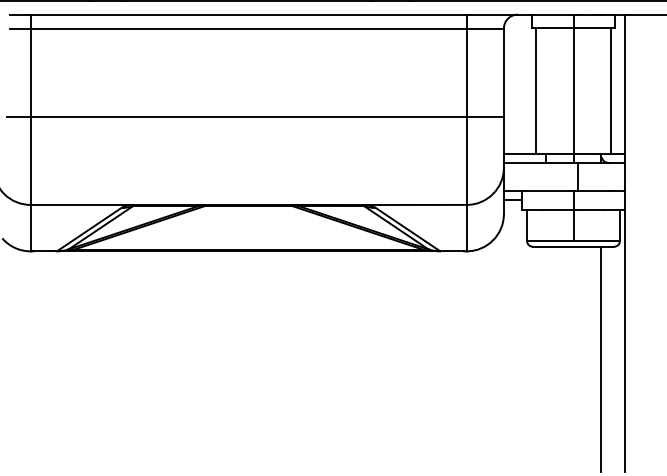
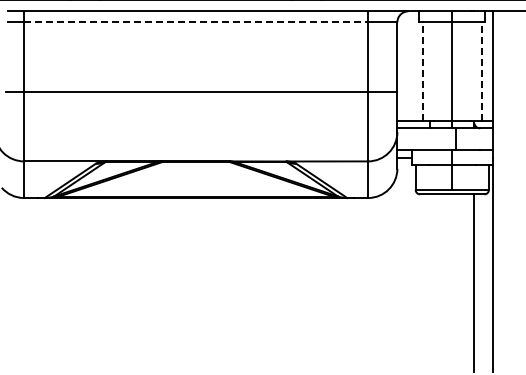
line: (249, 28) -> (196, 22), solid -> dashed
line: (537, 90) -> (423, 71), solid -> dashed
line: (610, 90) -> (481, 71), solid -> dashed

